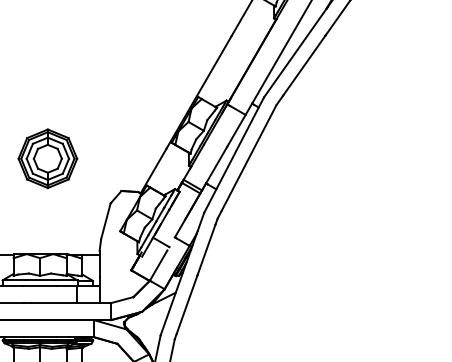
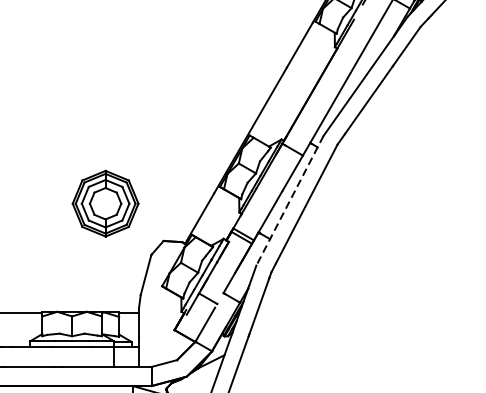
line: (233, 155) -> (289, 201), solid -> dashed
part: (47, 158) -> (105, 203), moved

